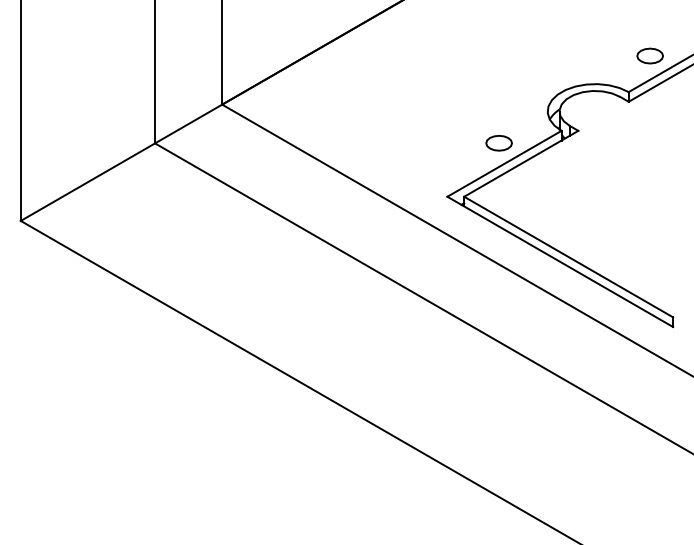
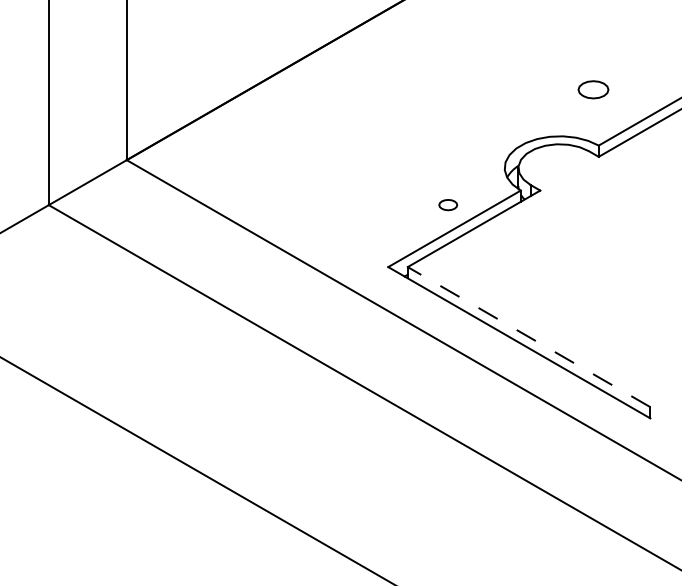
part: (649, 55) -> (592, 89), moved
part: (498, 143) -> (447, 205), size x0.6
line: (568, 257) -> (528, 337), solid -> dashed

